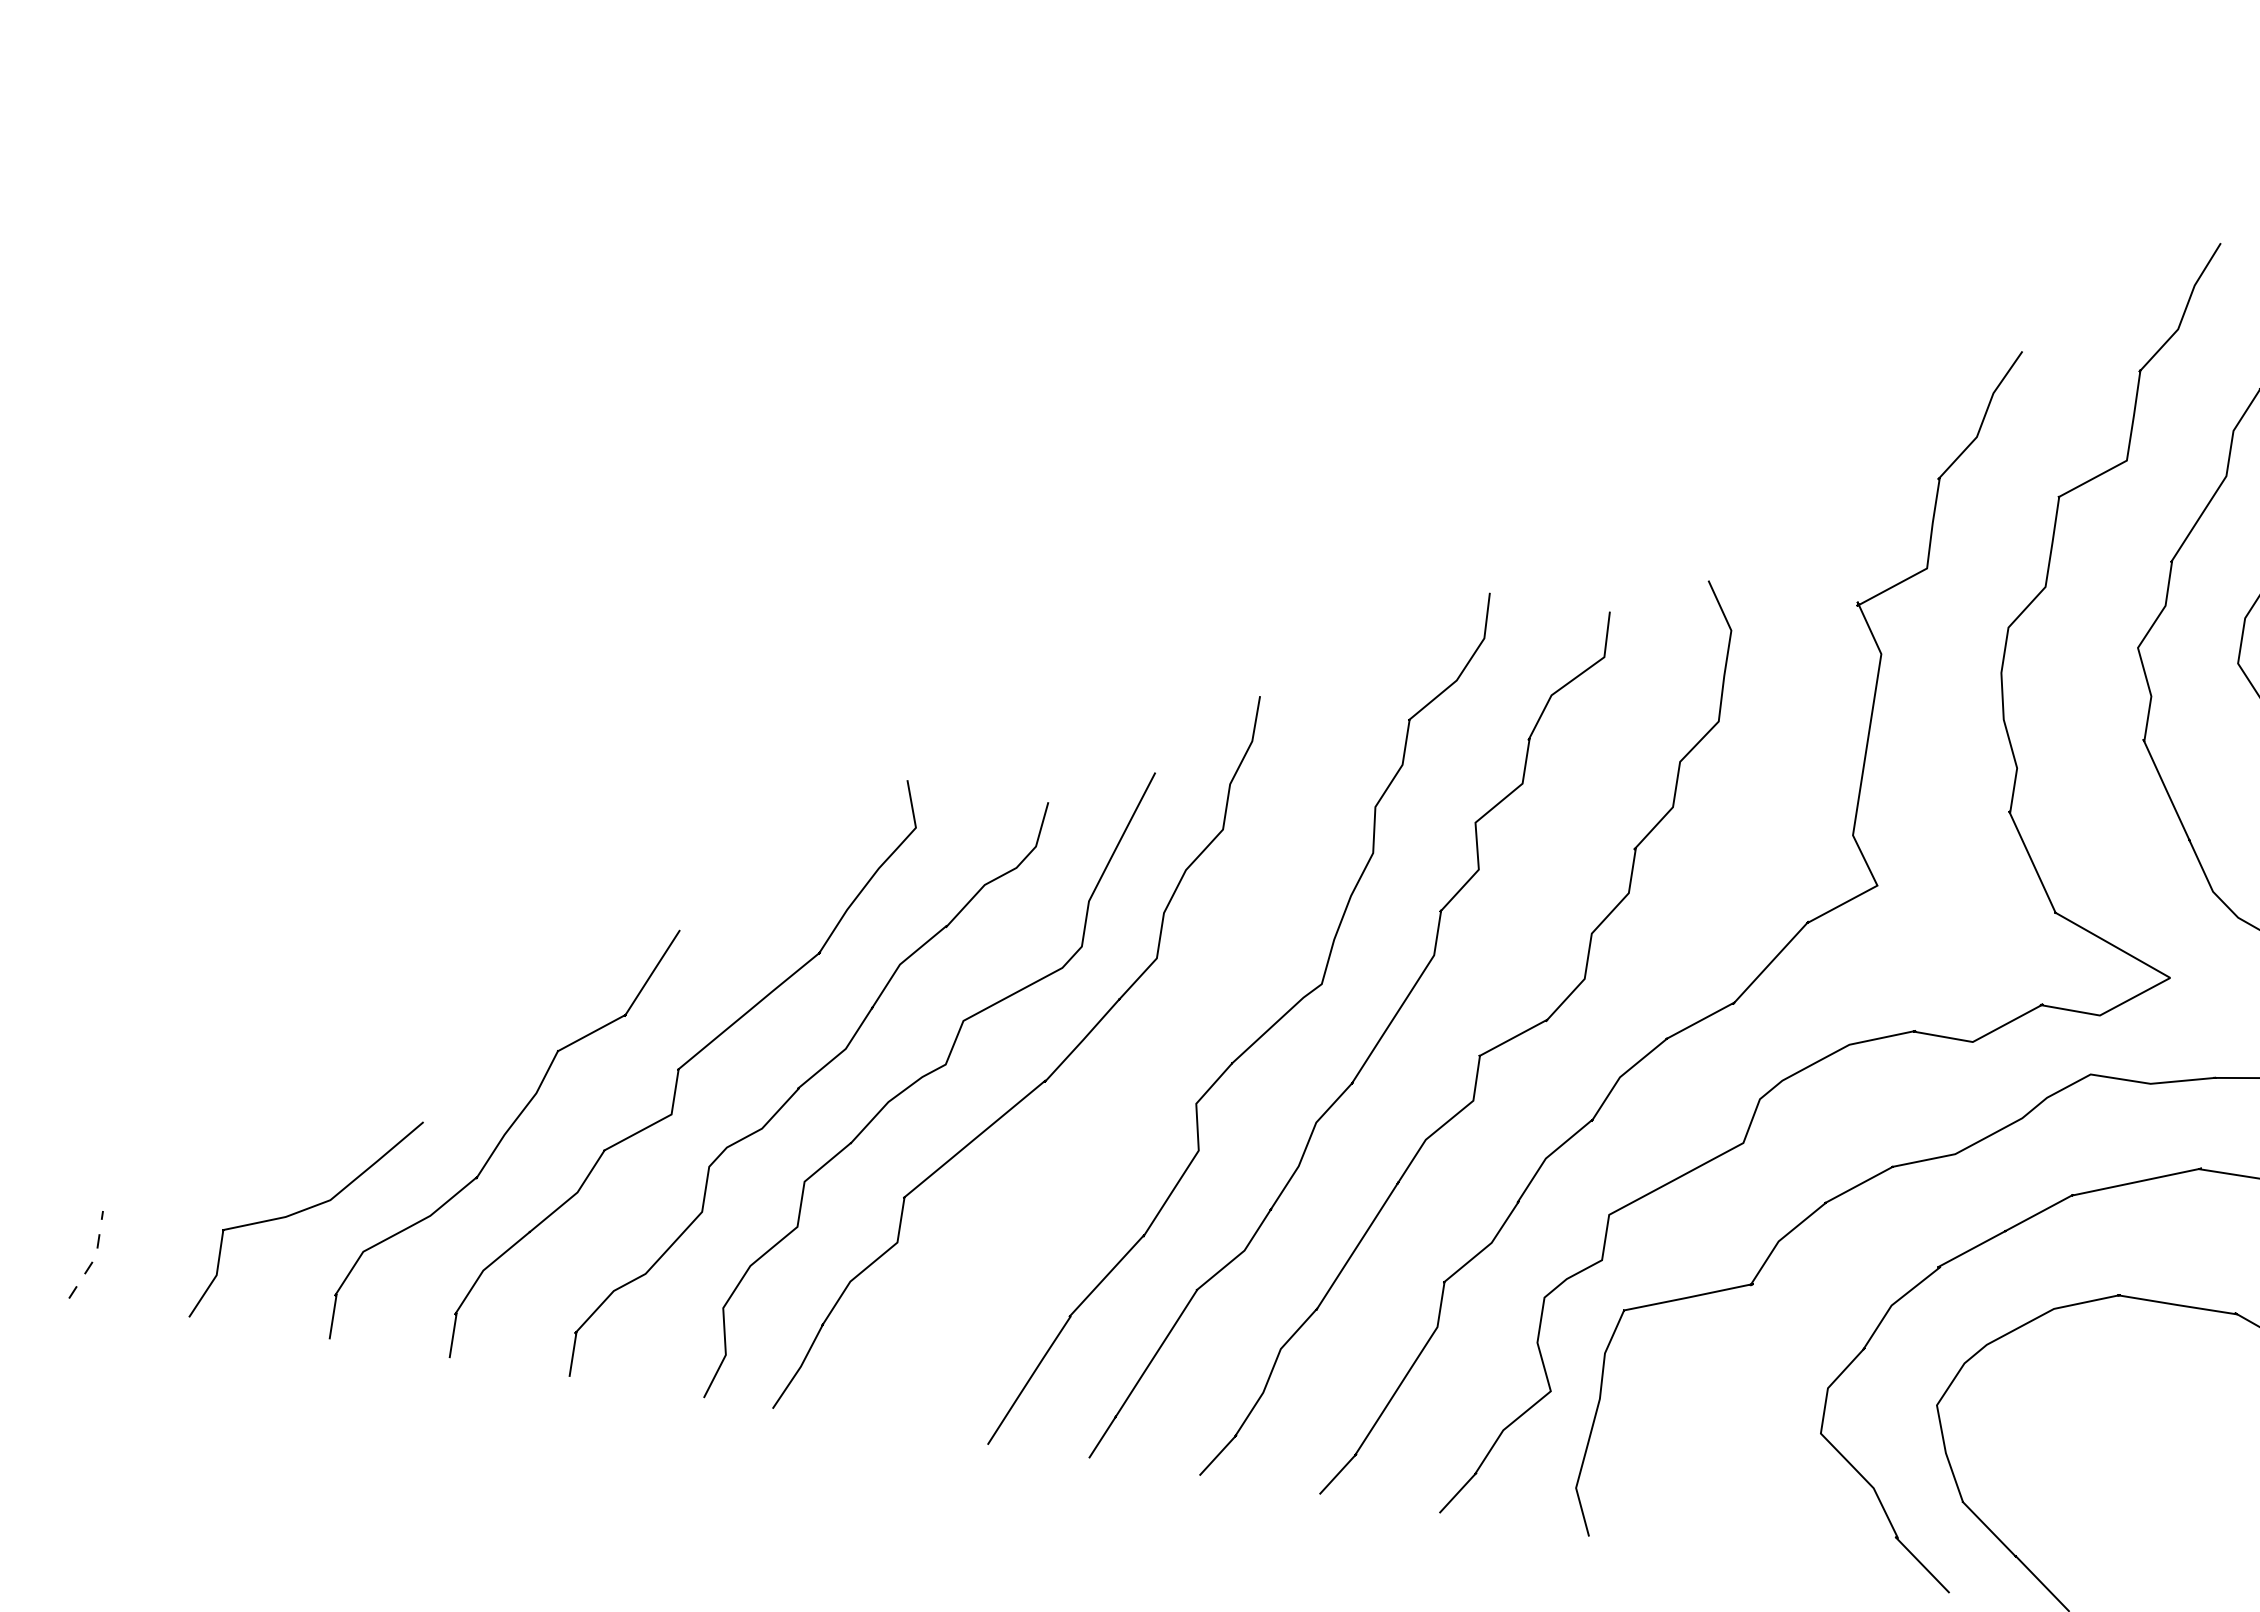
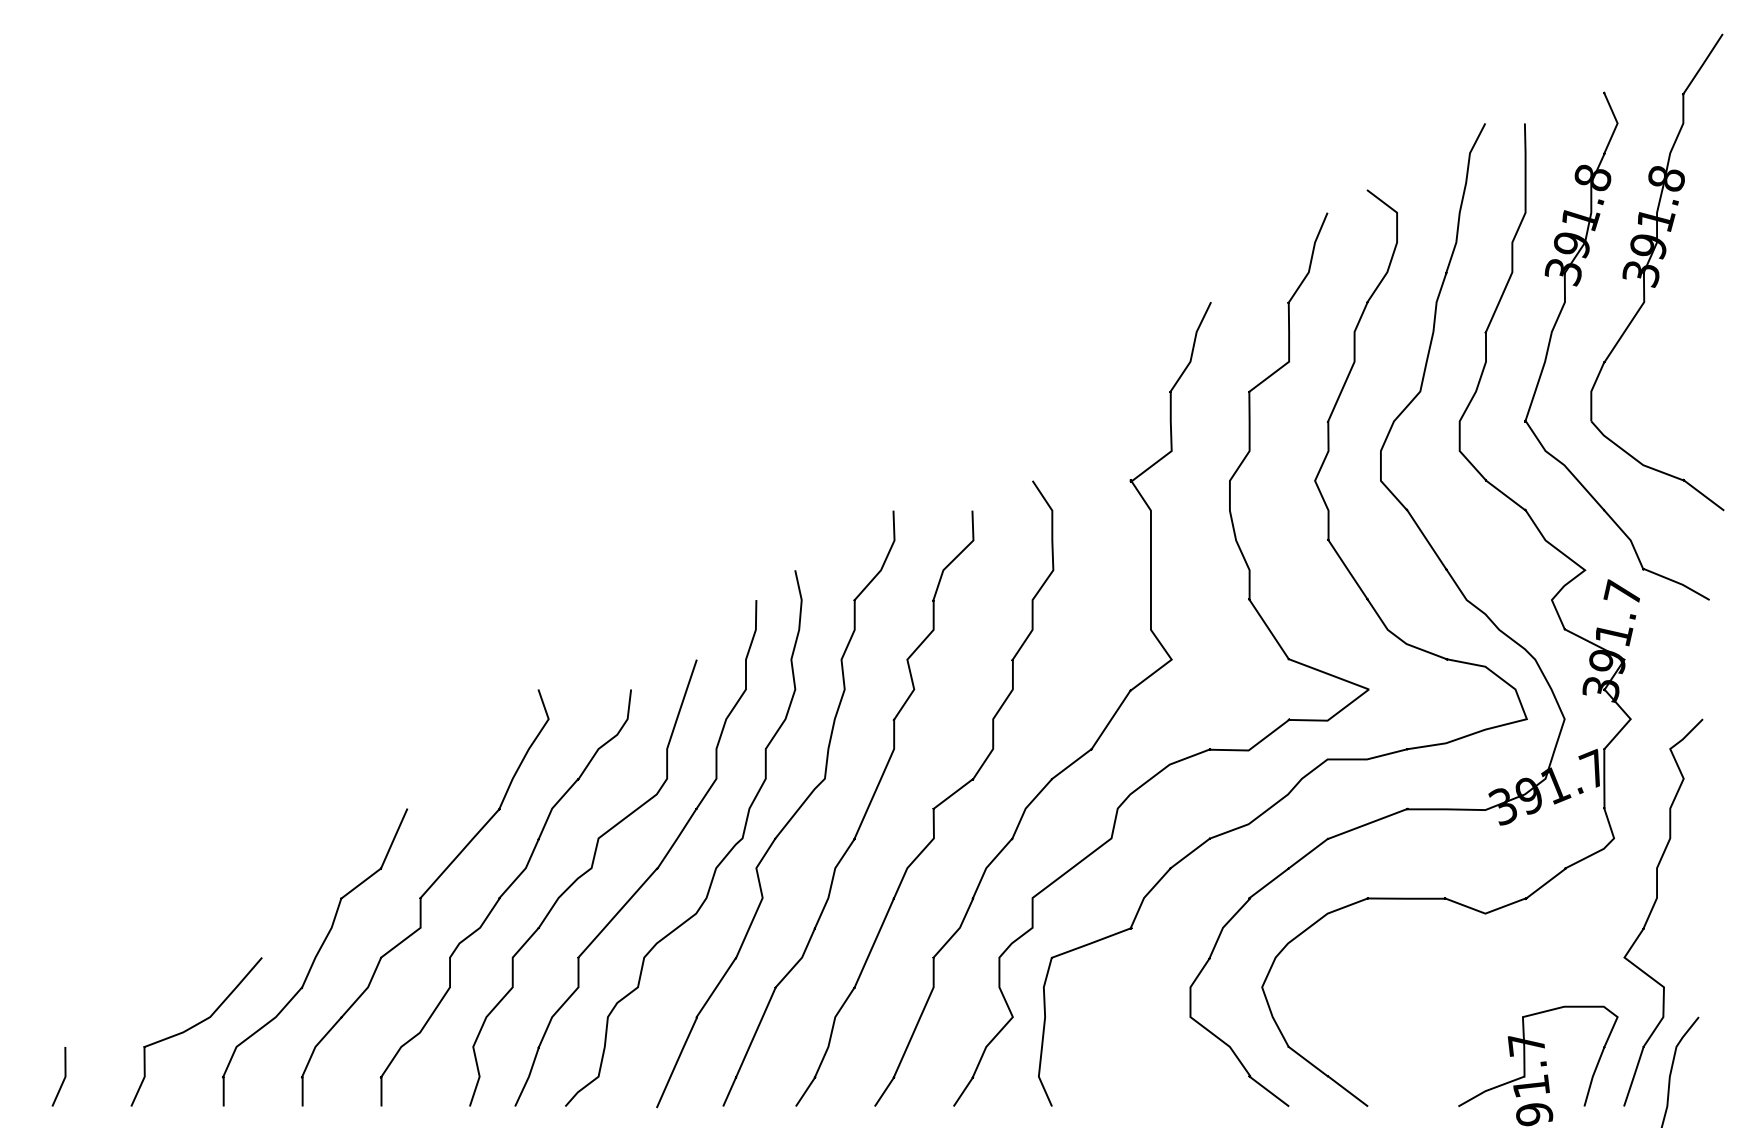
curve: (1139, 1087) -> (718, 863), added
line: (95, 1257) -> (65, 1077), dashed -> solid

